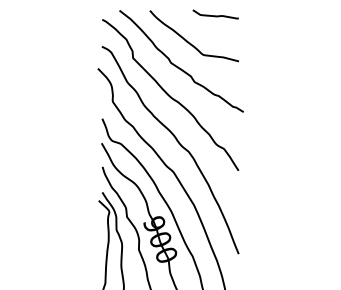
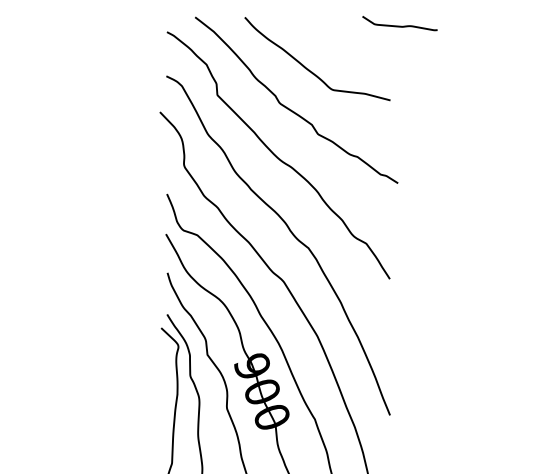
curve: (215, 15) -> (399, 25), moved

